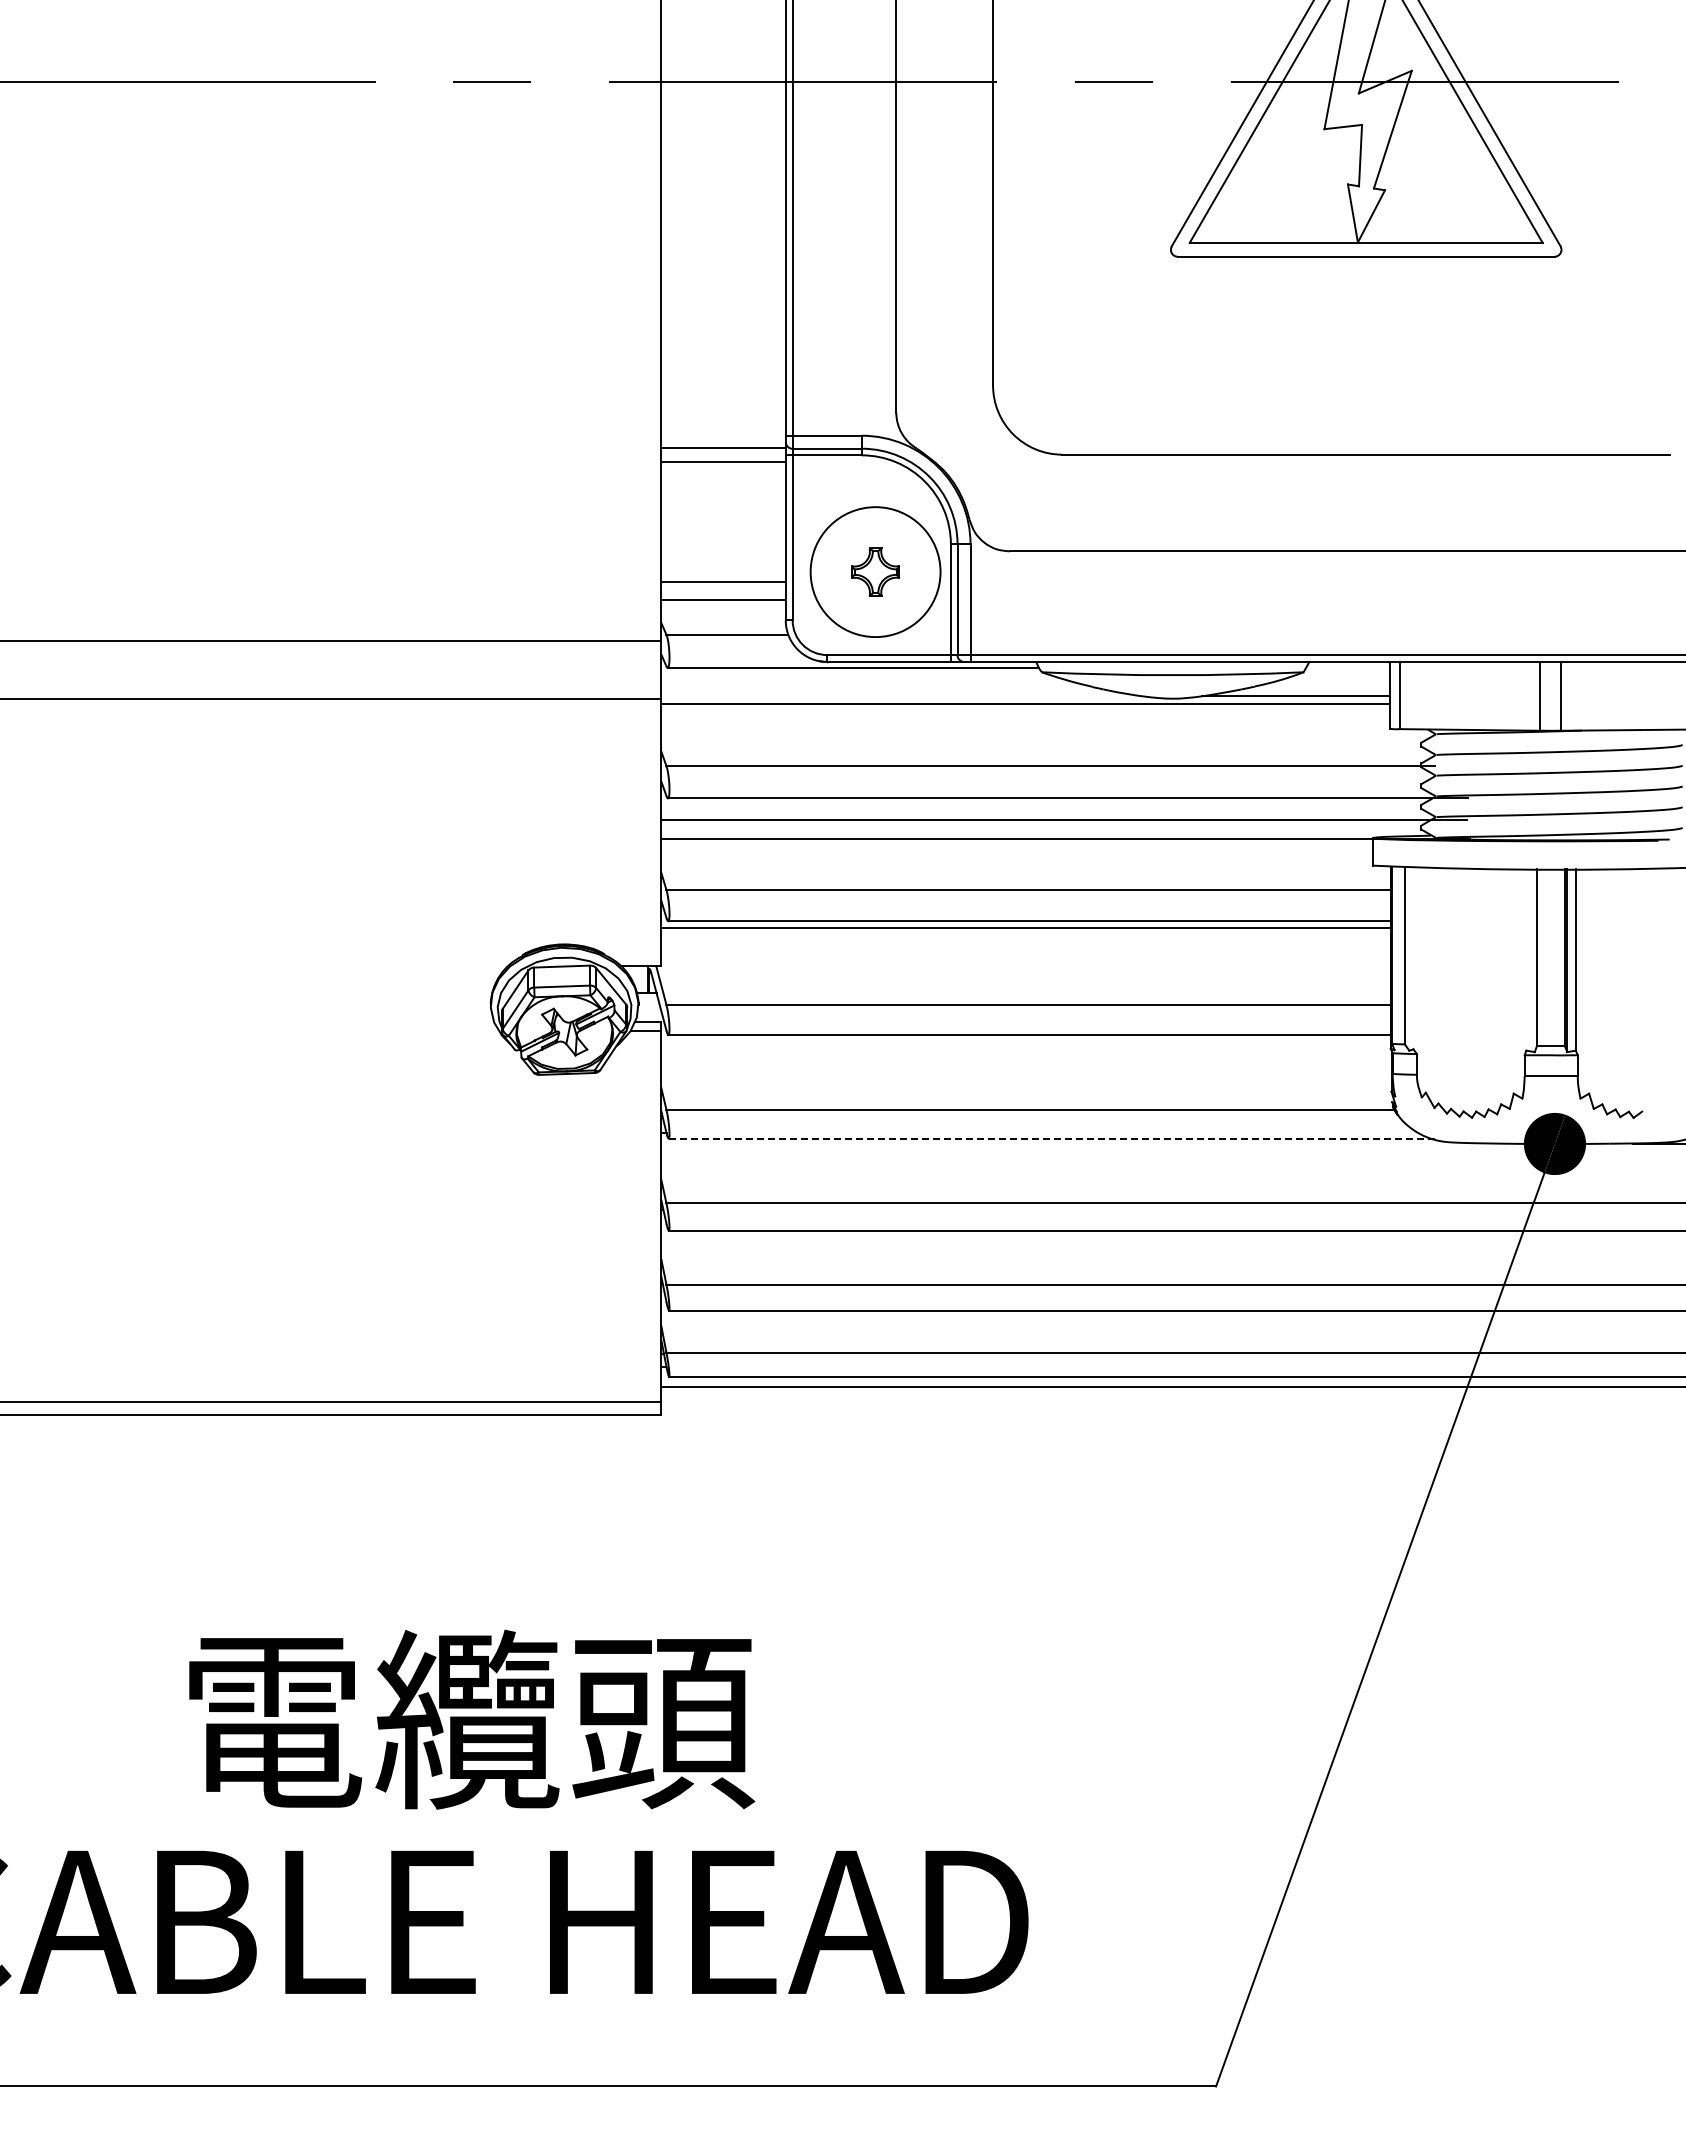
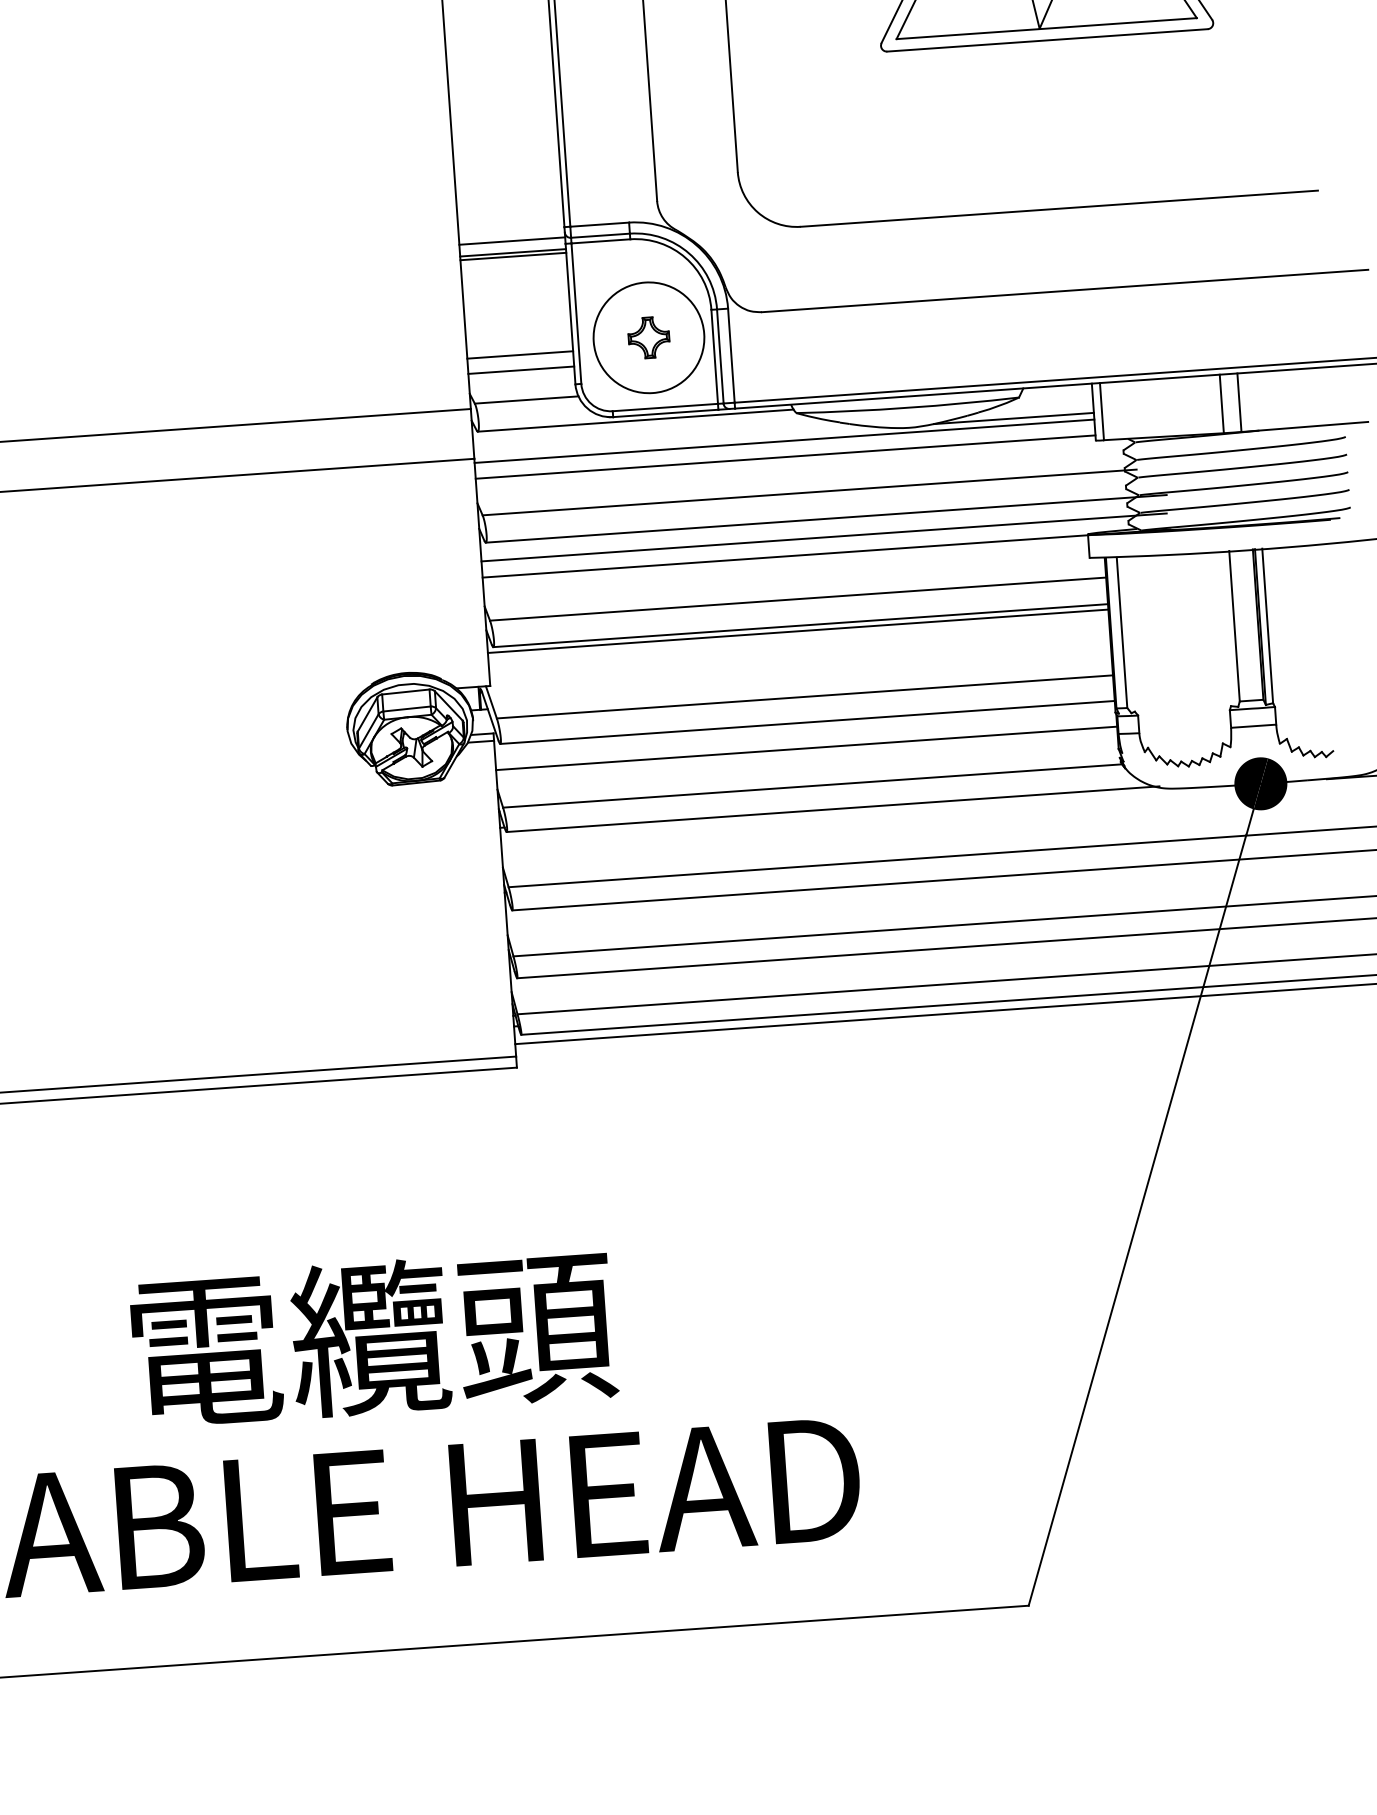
line: (723, 465) -> (513, 256), added
line: (1025, 722) -> (785, 456), added
line: (1026, 1065) -> (806, 748), added
line: (1052, 1138) -> (833, 809), dashed -> solid

